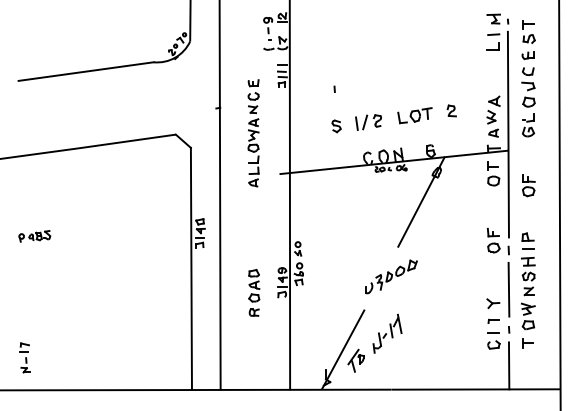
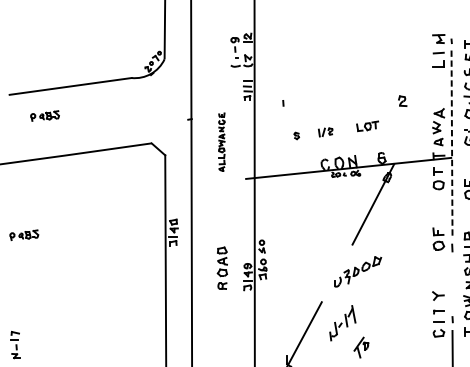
line: (334, 88) -> (283, 102), moved
part: (57, 104) -> (44, 116), added
part: (451, 110) -> (402, 100), moved
part: (414, 115) -> (367, 126), size x0.7
part: (368, 122) -> (325, 132), size x0.6
part: (336, 126) -> (296, 136), size x0.6
part: (253, 133) -> (221, 142), size x0.6
line: (508, 134) -> (452, 143), solid -> dashed
part: (391, 276) -> (358, 271), moved
line: (508, 289) -> (452, 283), removed
part: (254, 292) -> (222, 267), moved
part: (355, 360) -> (360, 347), moved

